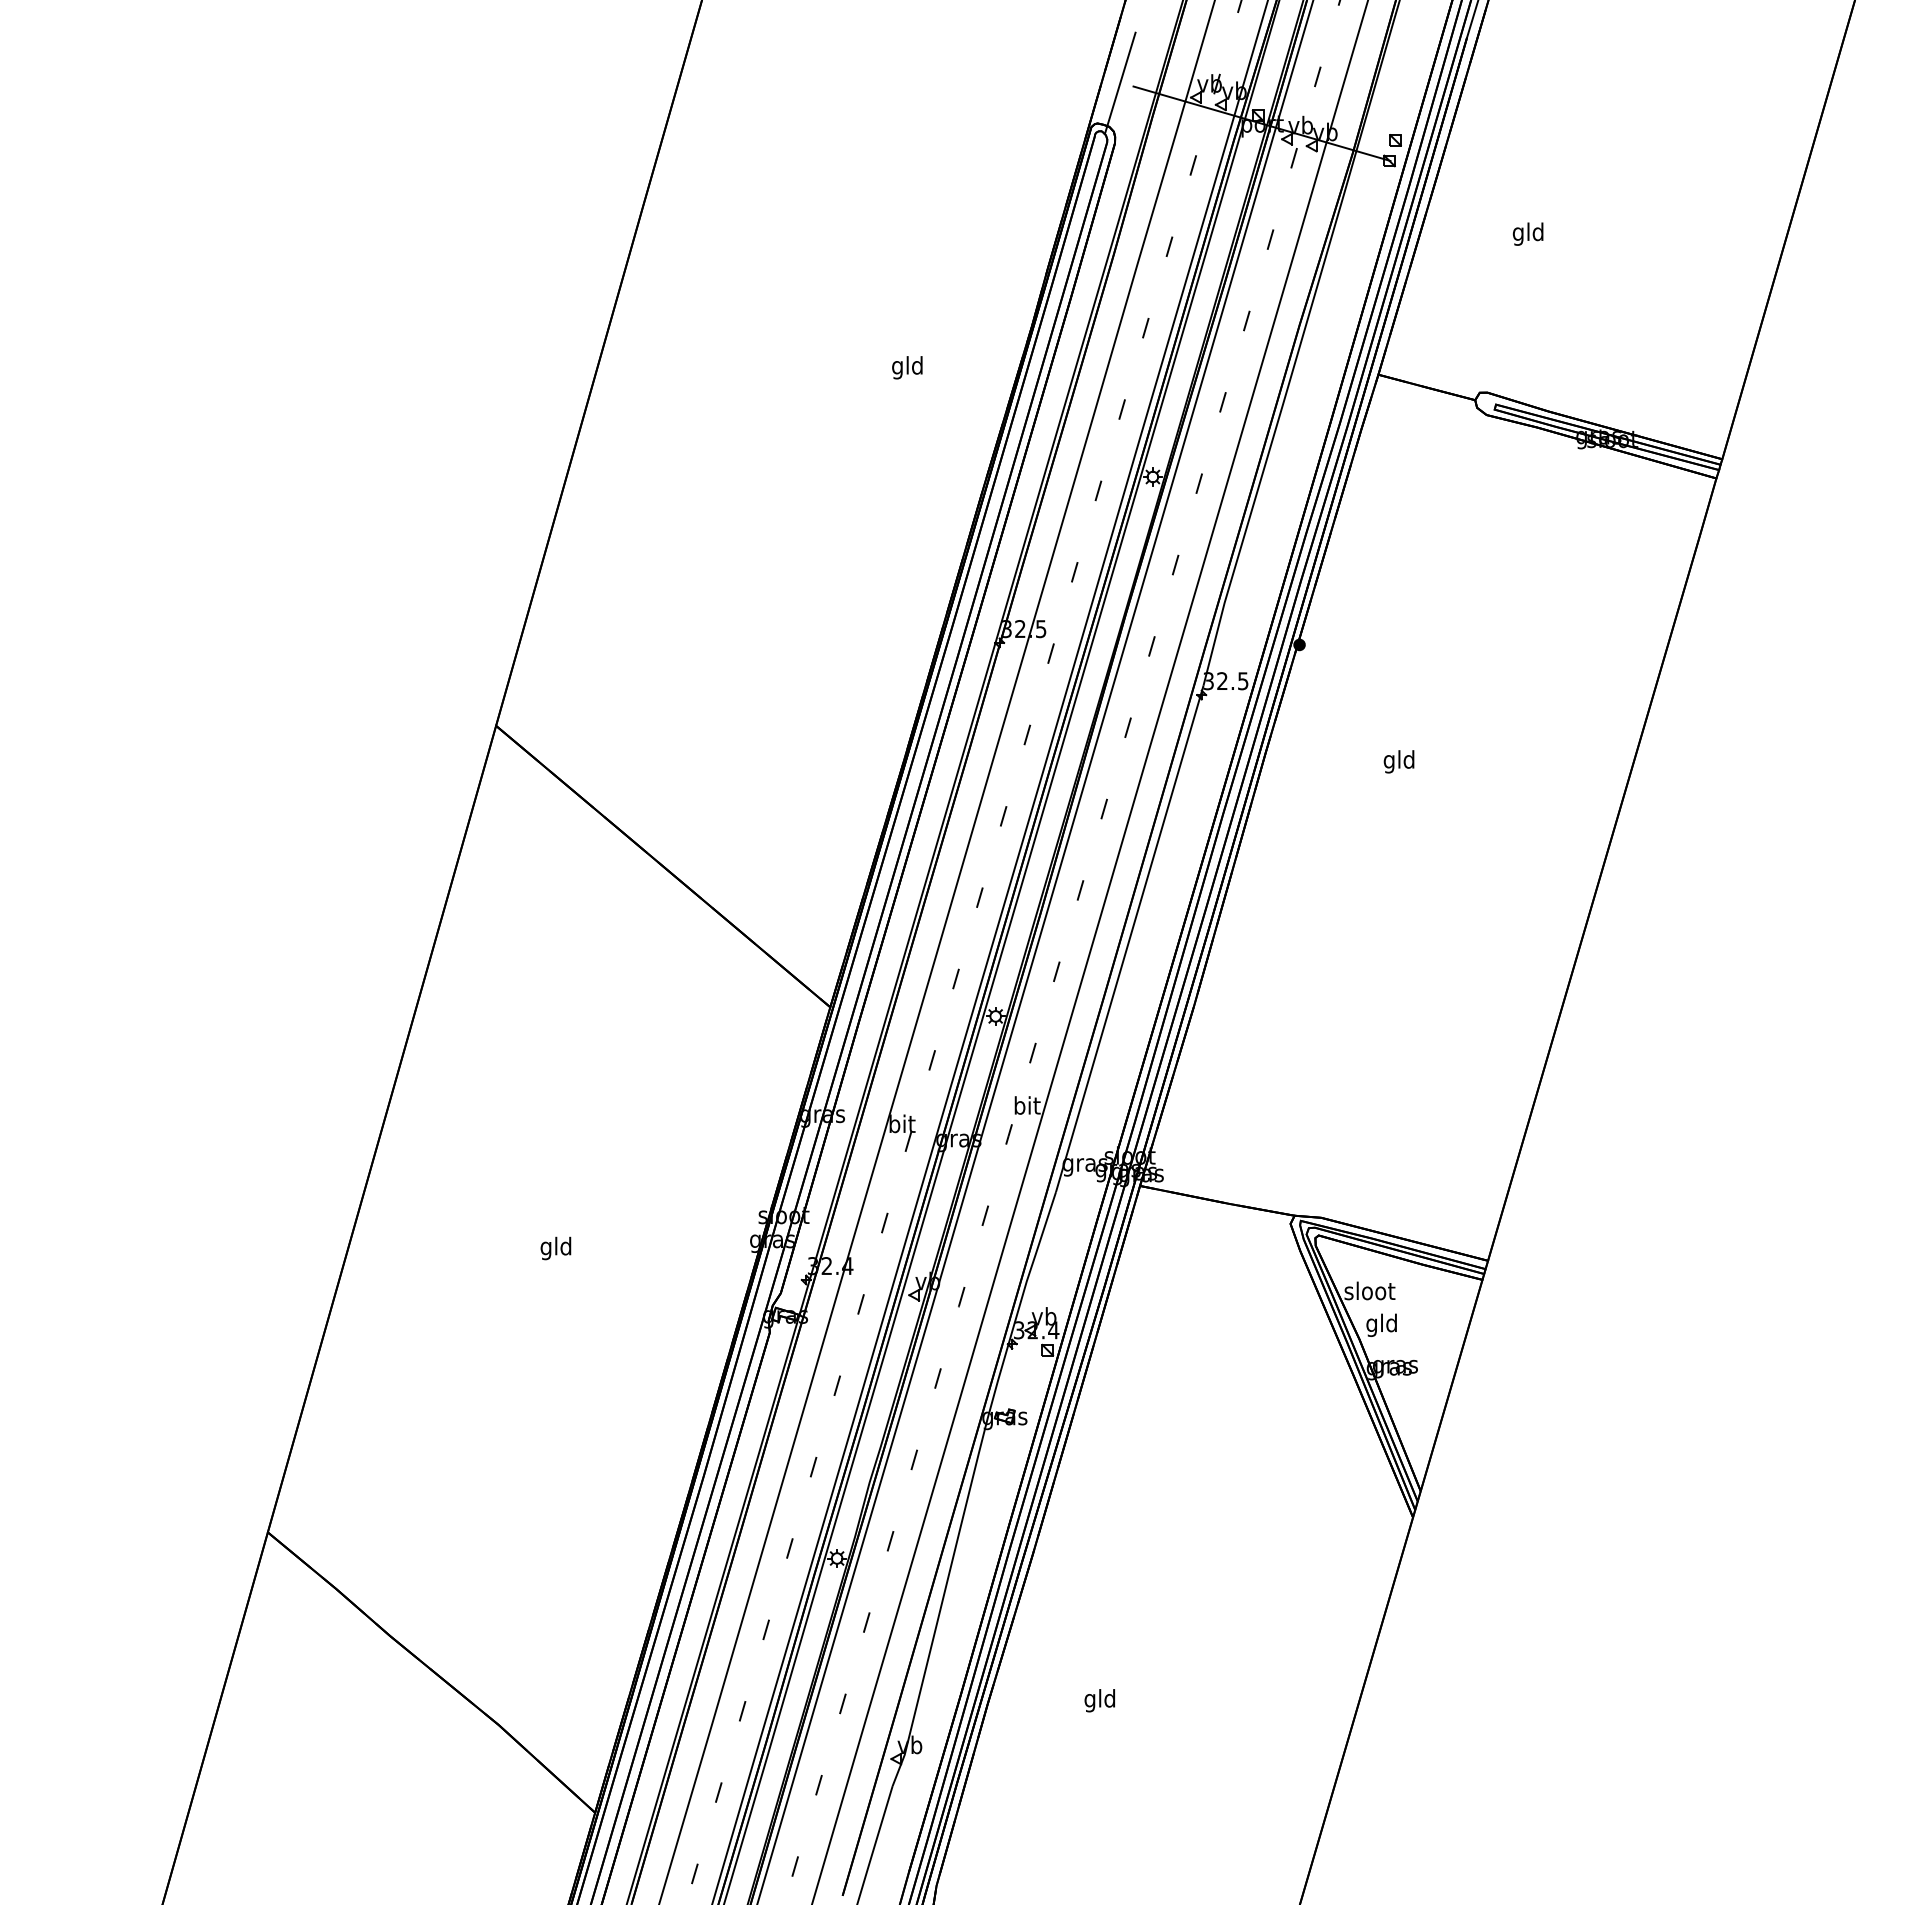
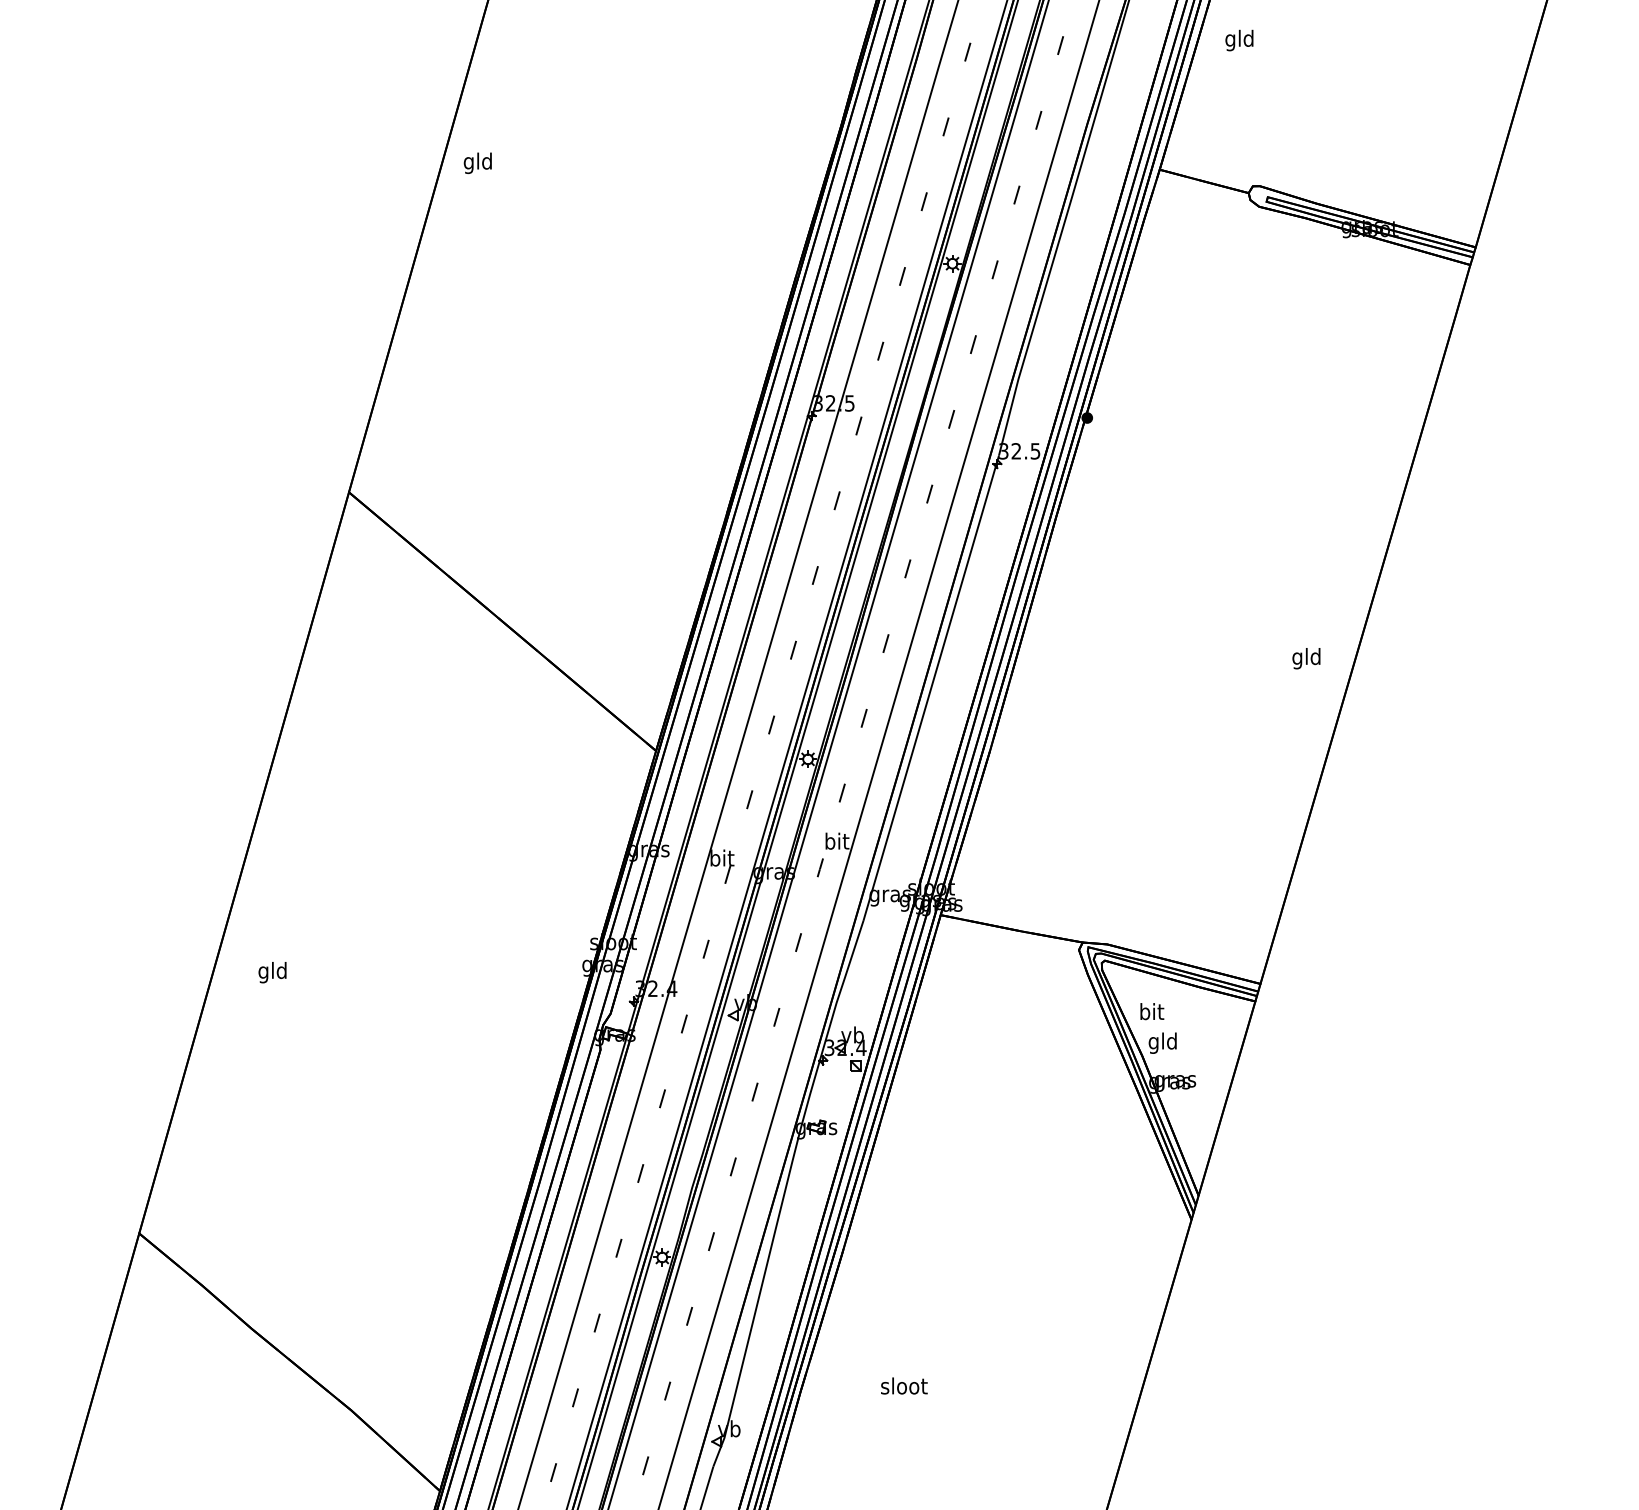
text: (1527, 233) -> (1238, 39), moved
text: (907, 367) -> (478, 163), moved
text: (1398, 761) -> (1305, 658), moved
text: (555, 1248) -> (272, 972), moved
text: (1369, 1290) -> (1151, 1011), sloot -> bit
text: (1100, 1700) -> (904, 1387), gld -> sloot

